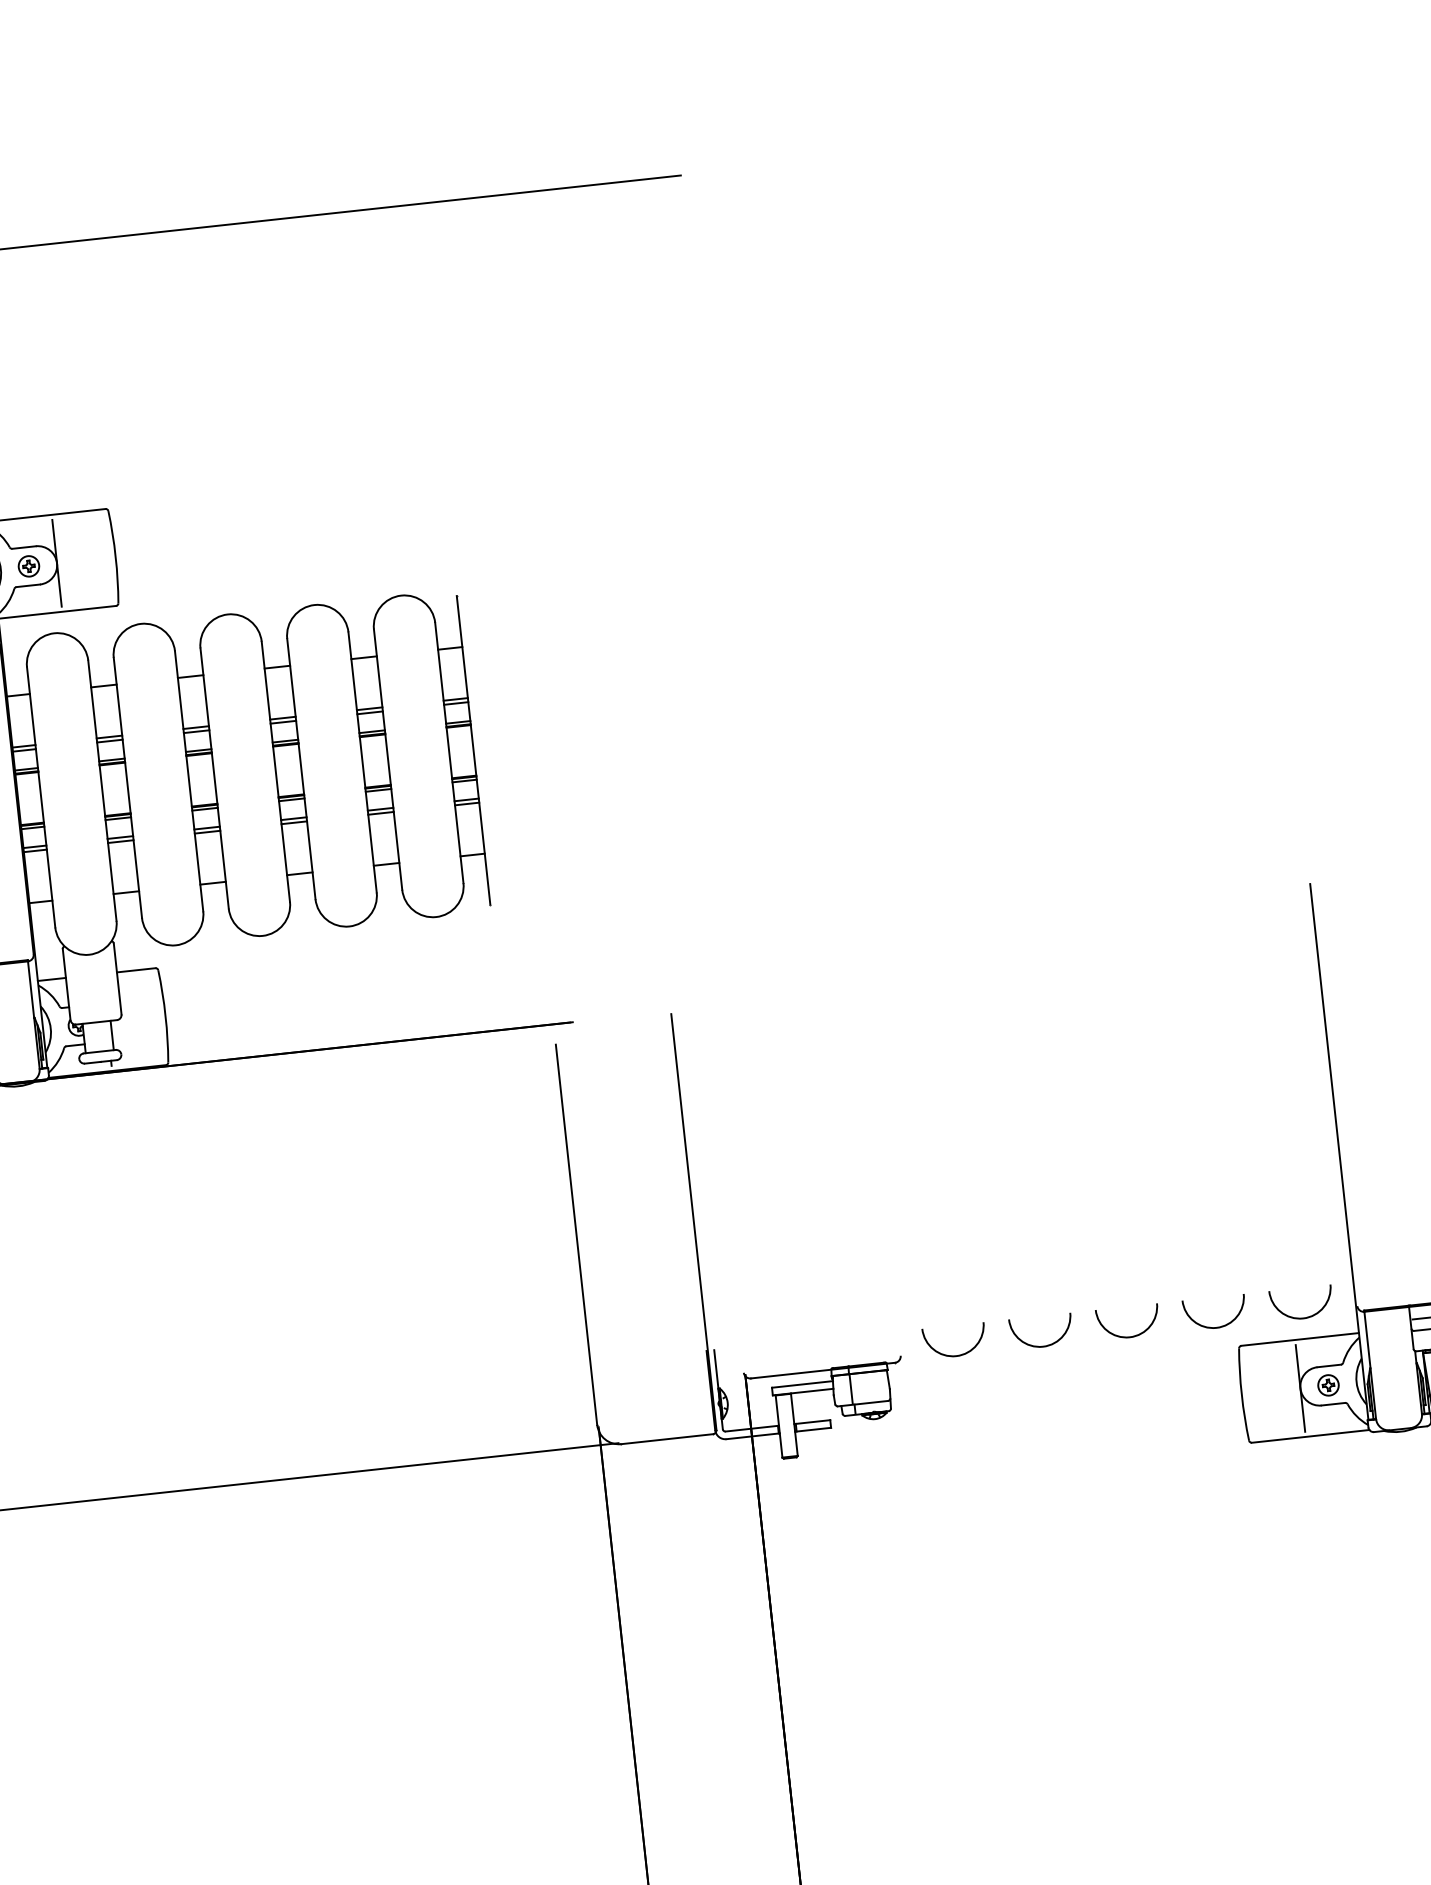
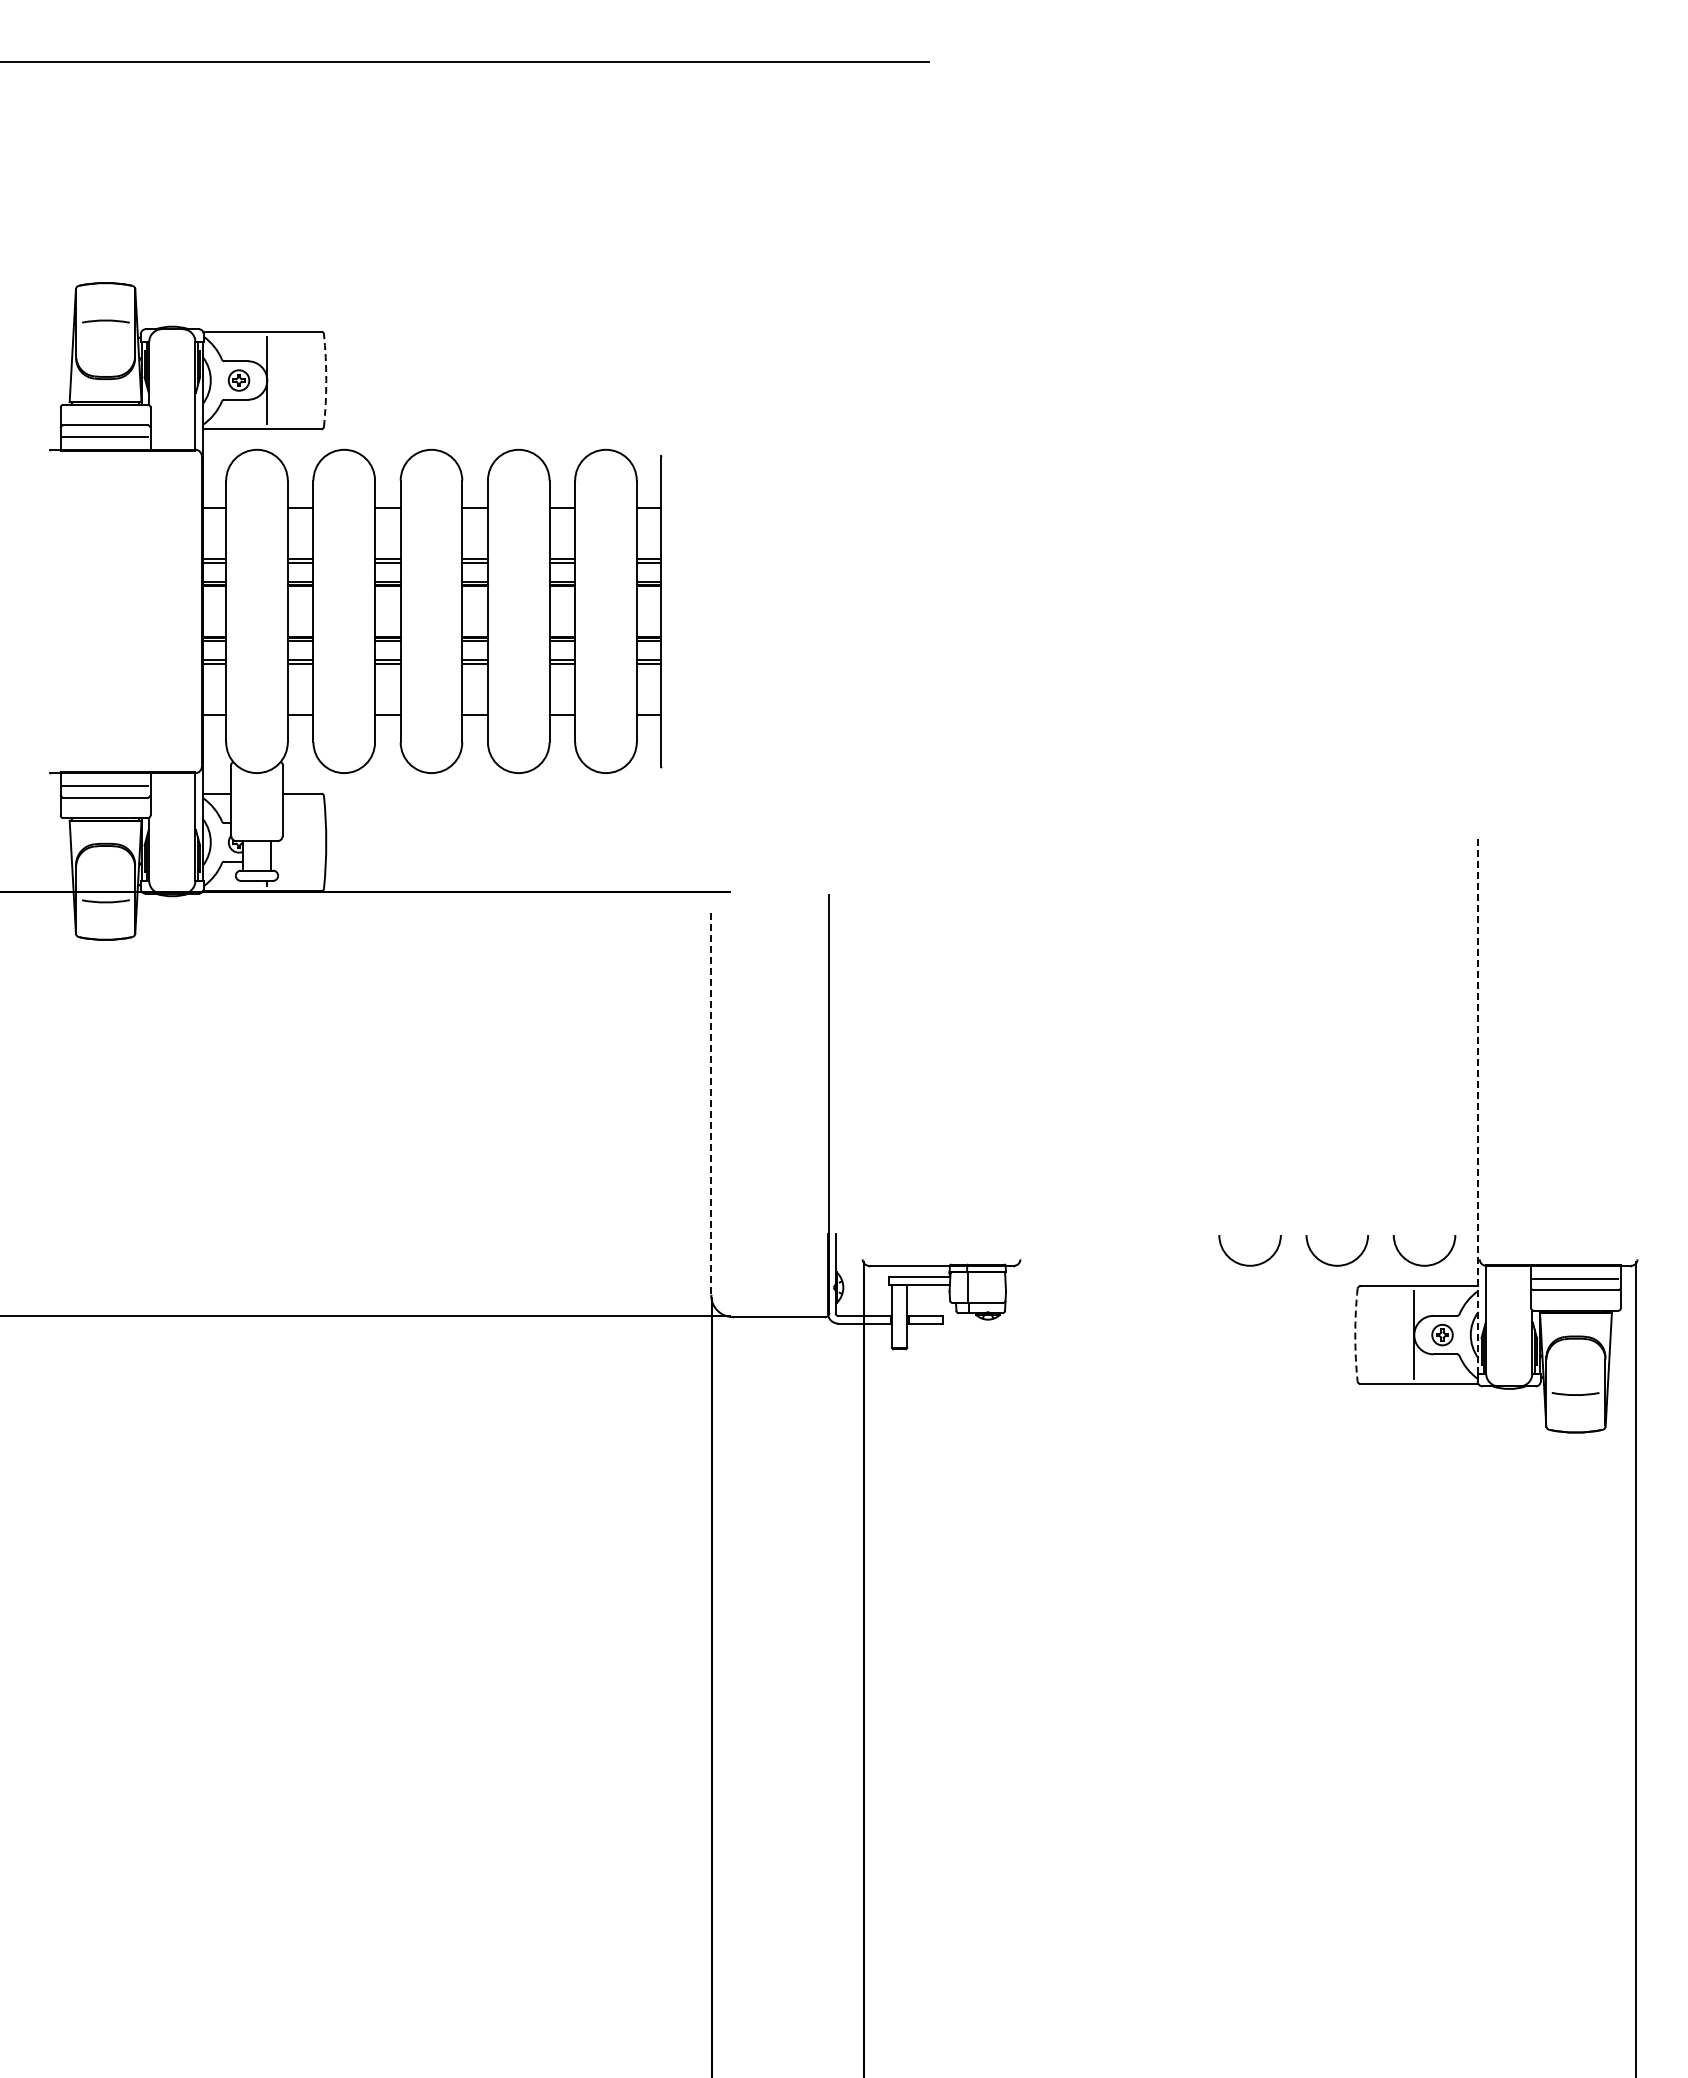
arc: (115, 556) -> (326, 380), solid -> dashed
line: (1339, 1151) -> (1478, 1103), solid -> dashed
line: (576, 1235) -> (711, 1104), solid -> dashed
arc: (1042, 1345) -> (1162, 1264), removed
arc: (956, 1354) -> (1075, 1264), removed
arc: (1242, 1395) -> (1355, 1335), solid -> dashed

